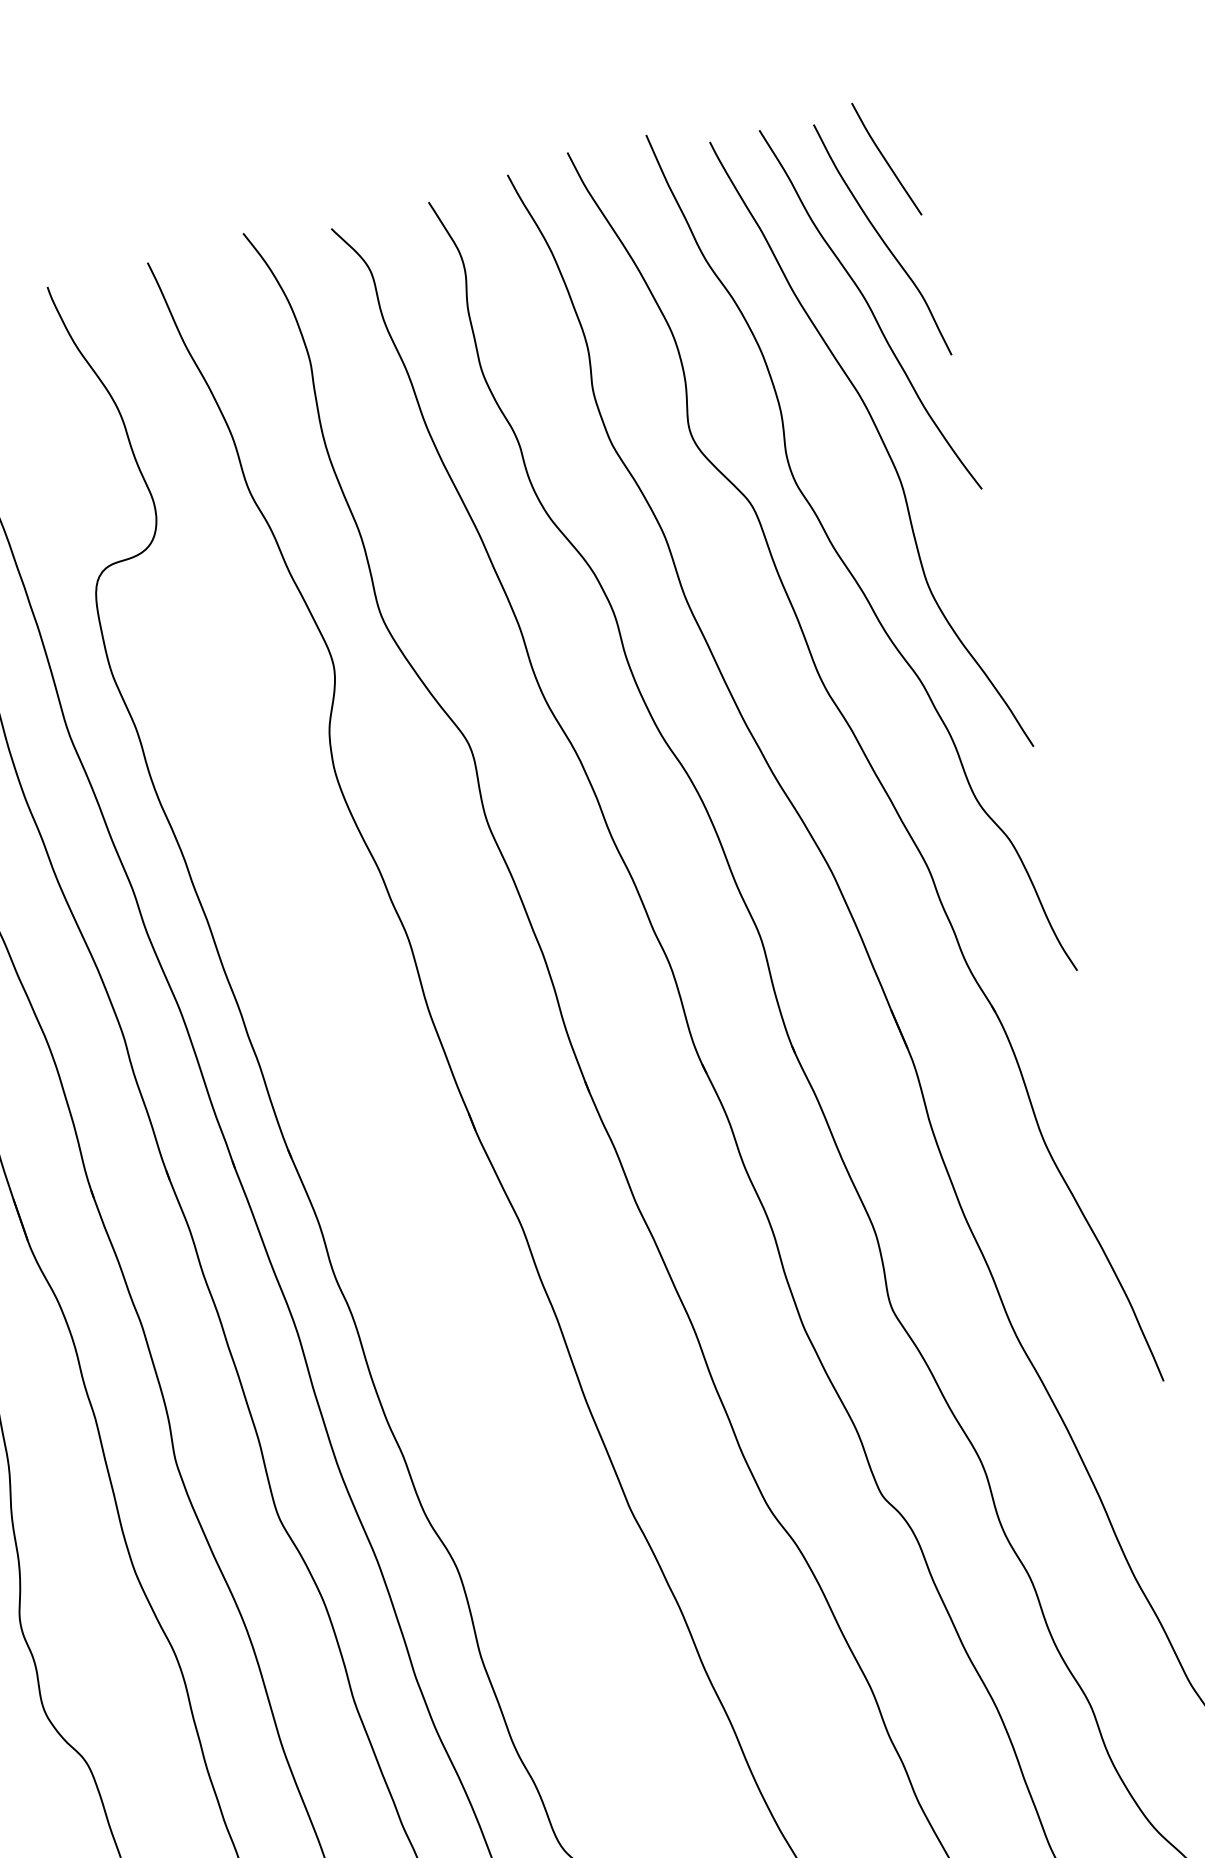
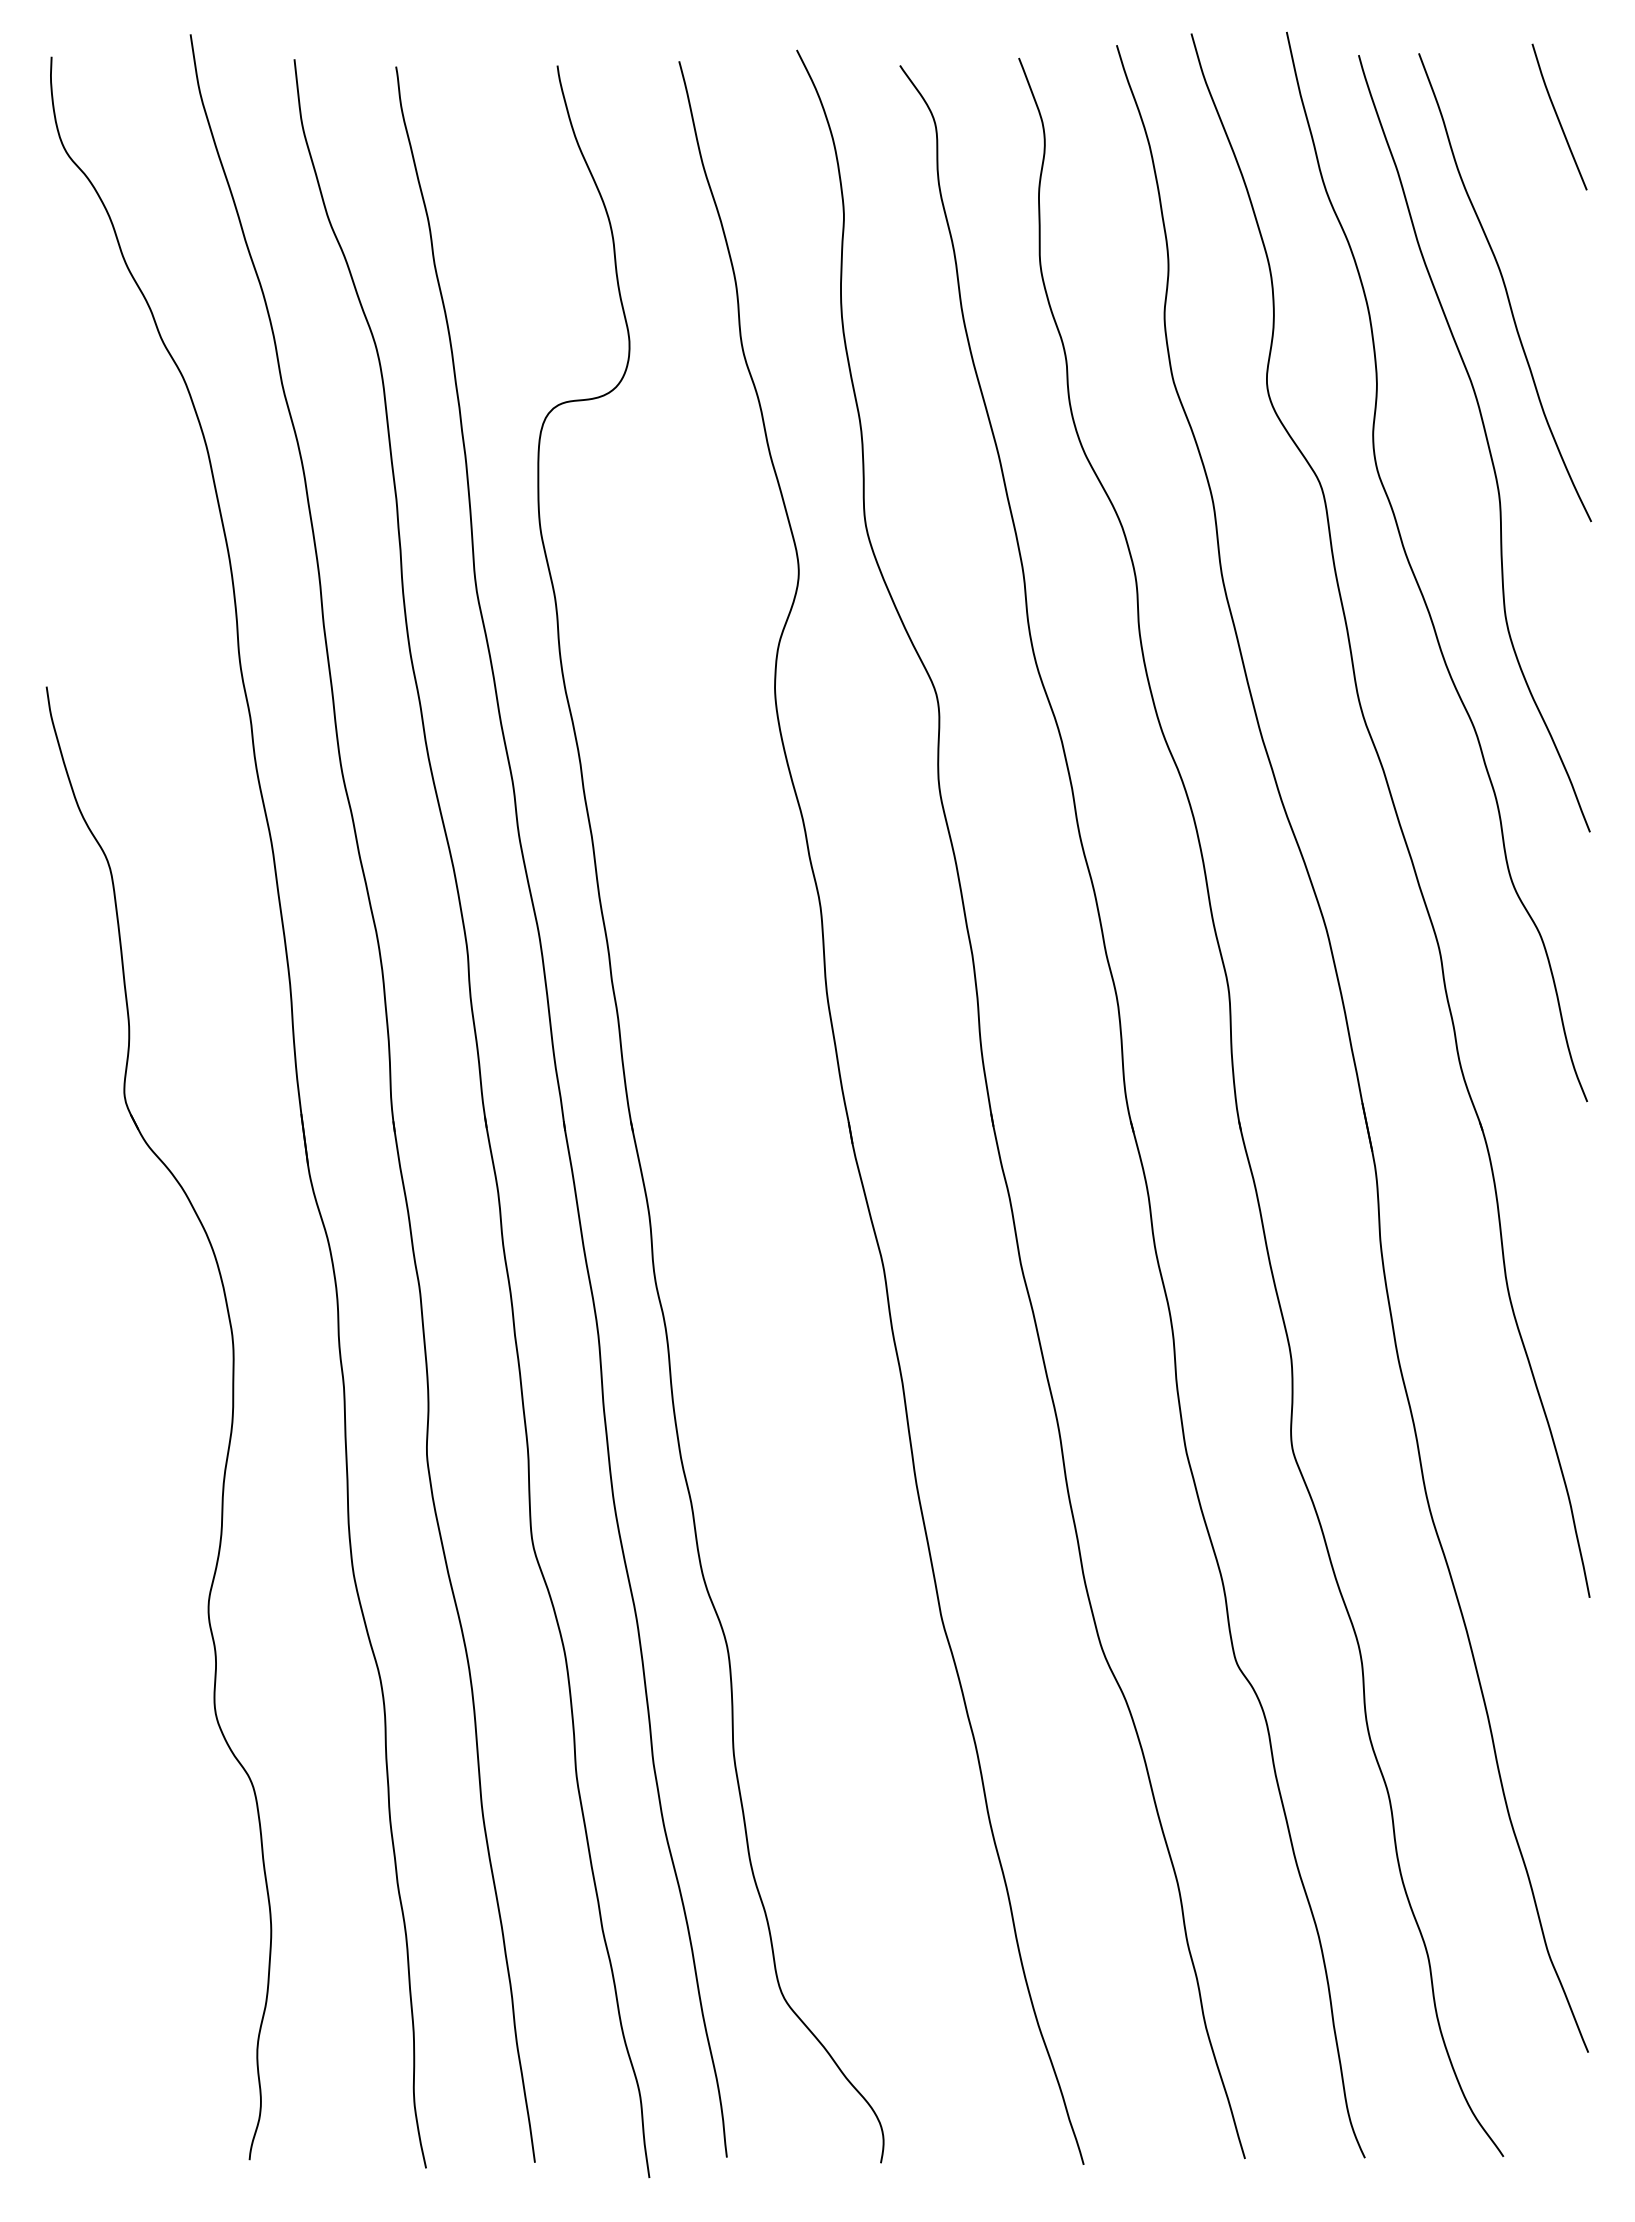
curve: (882, 239) -> (1535, 209), removed

